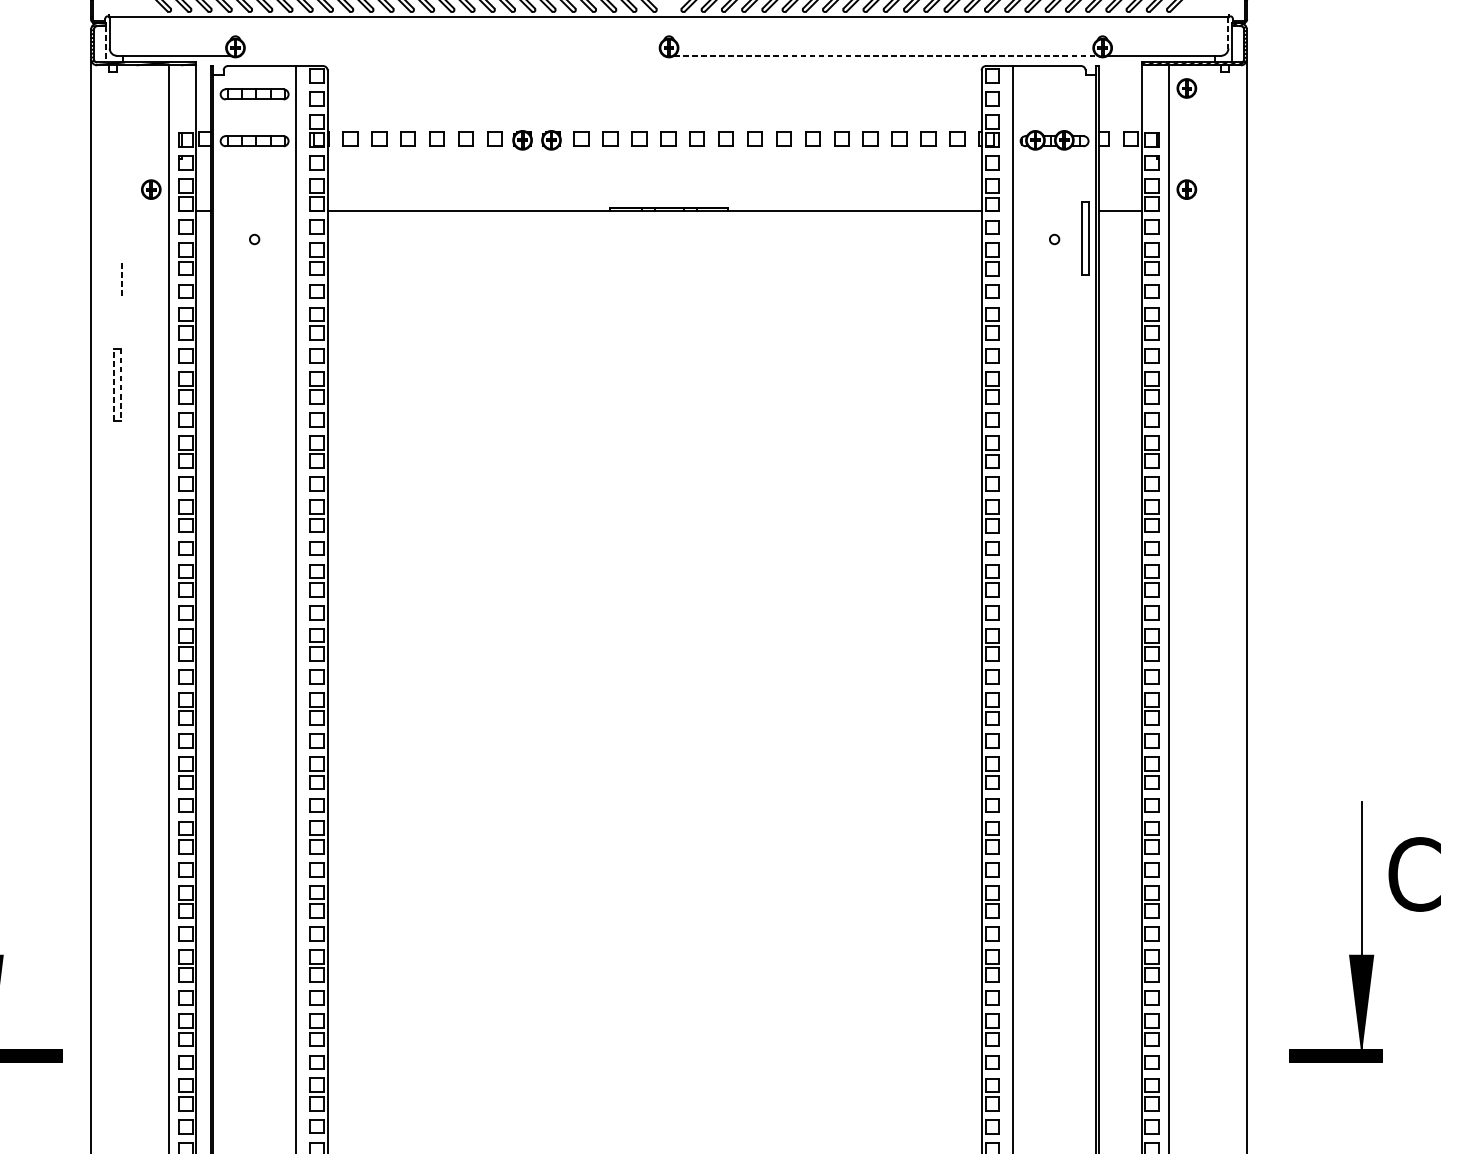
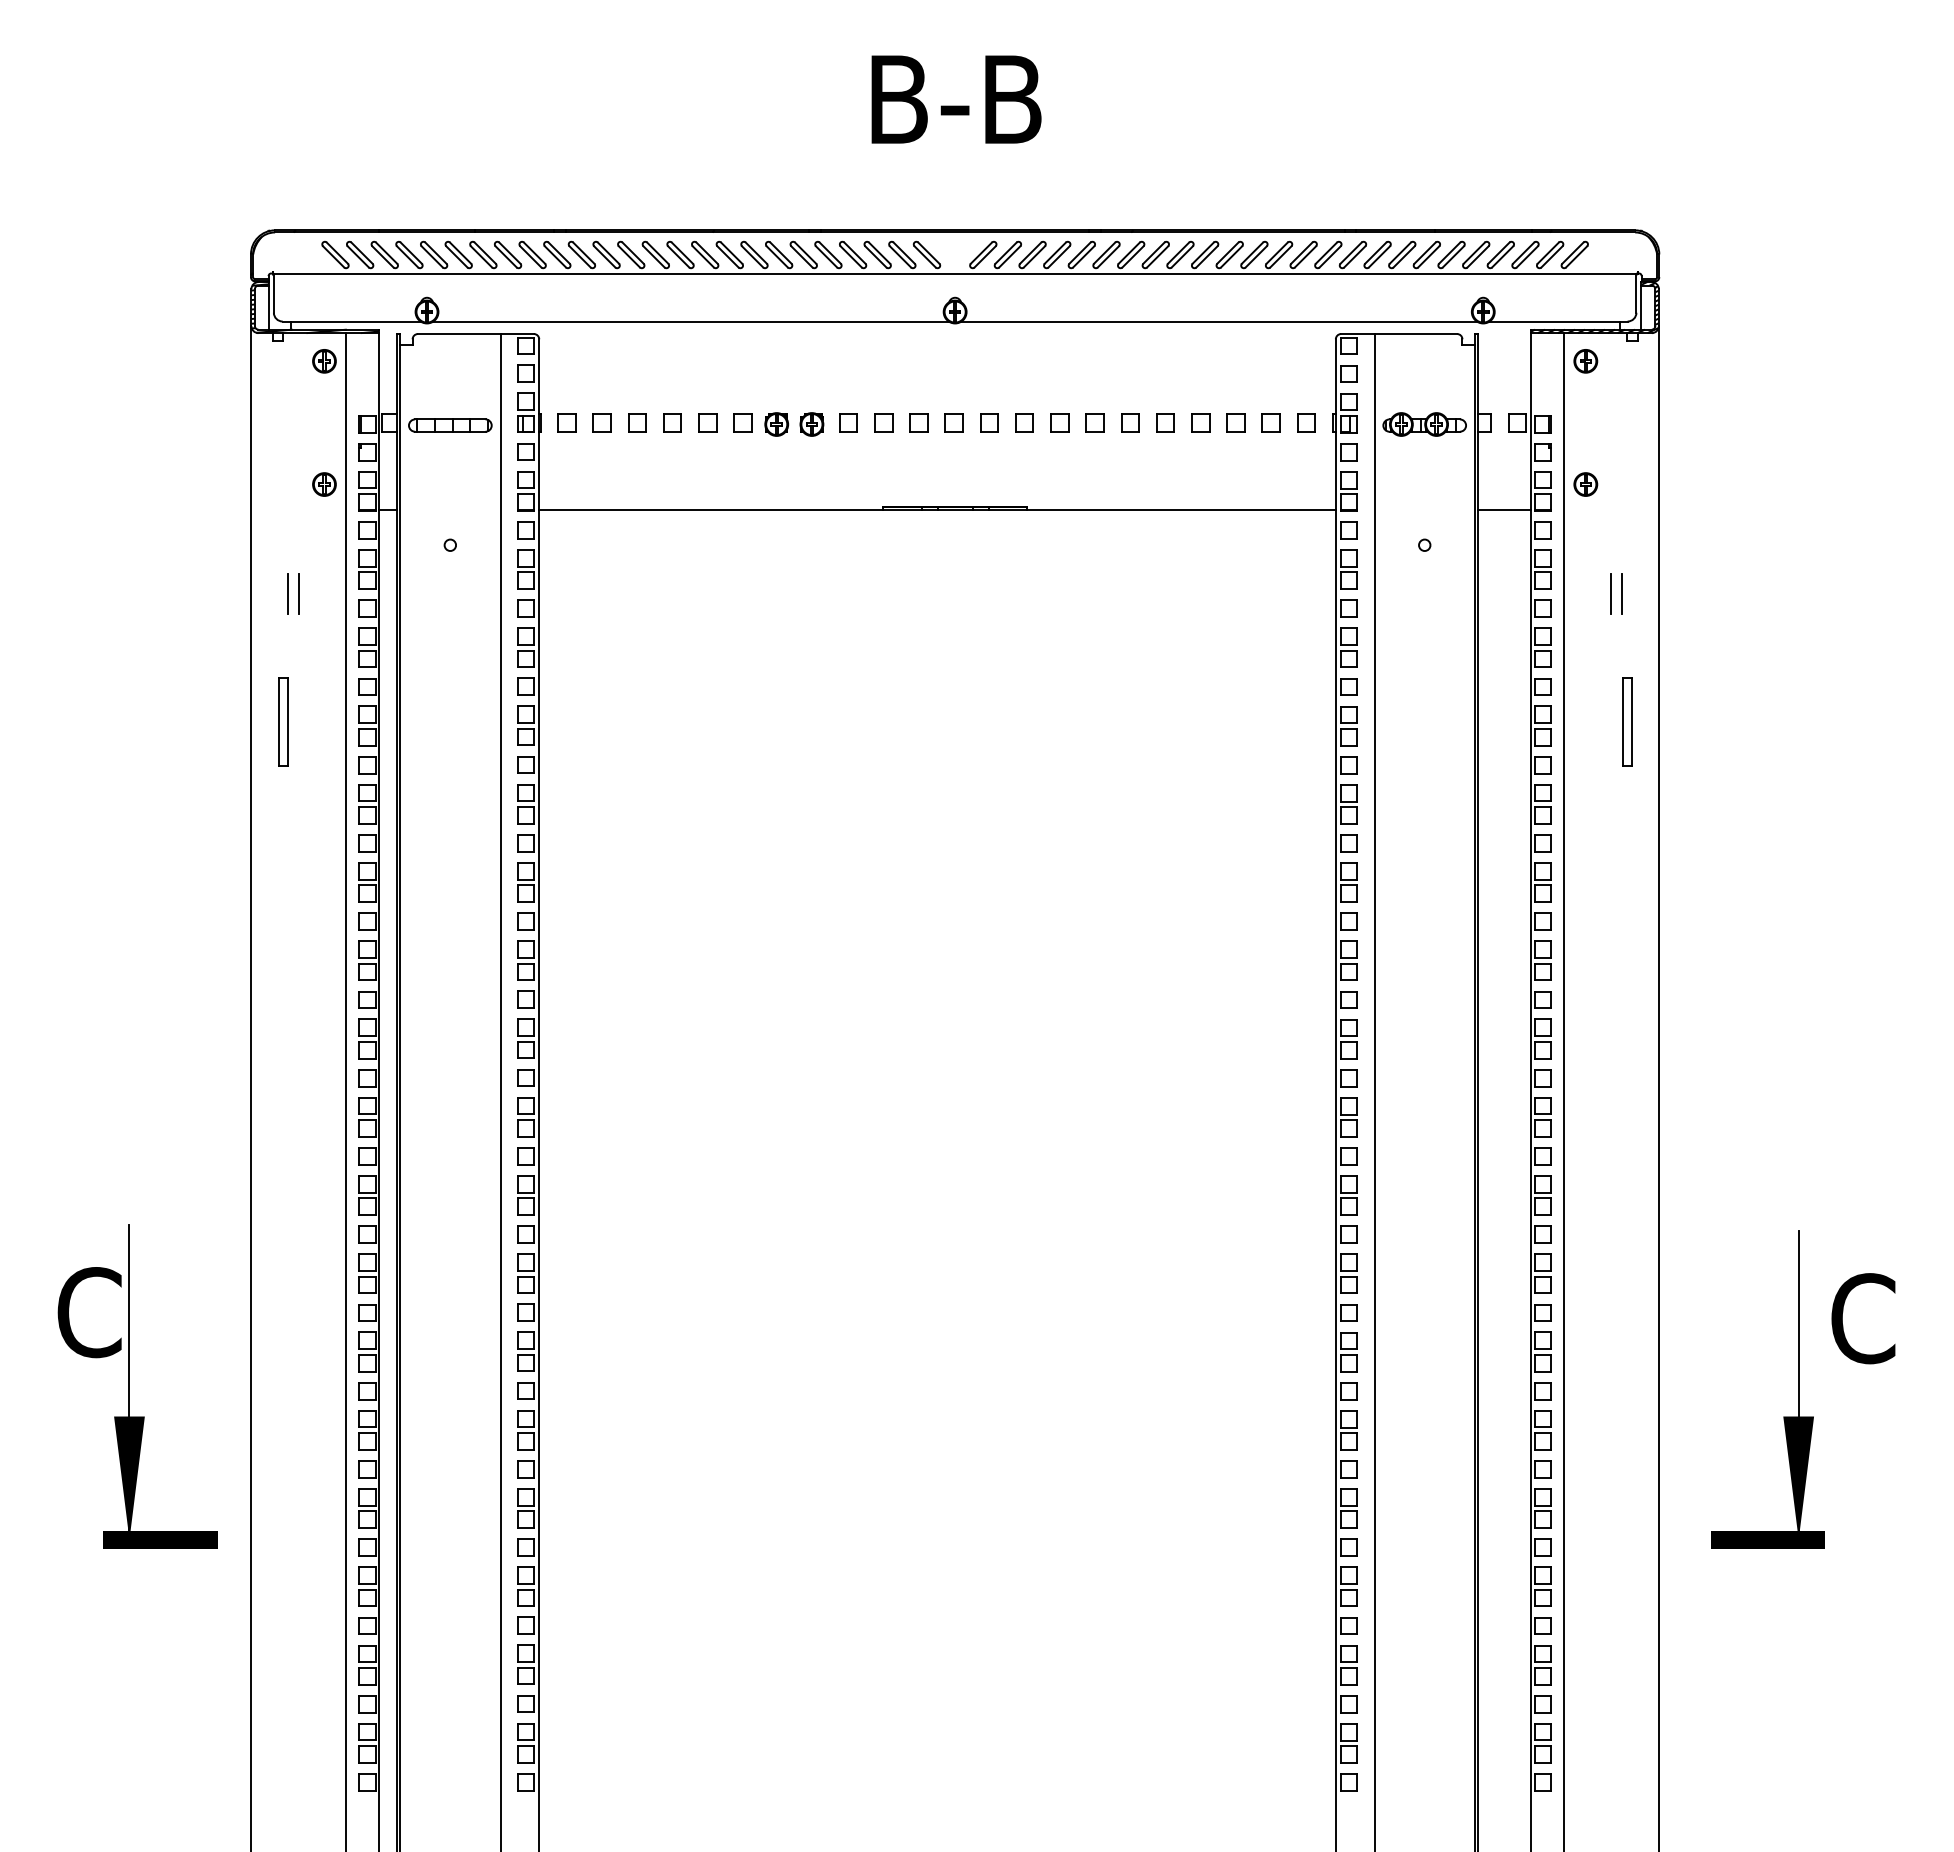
line: (1228, 32) -> (1636, 293), dashed -> solid
line: (106, 45) -> (269, 308), dashed -> solid
line: (451, 55) -> (690, 321), added
line: (886, 55) -> (1219, 321), dashed -> solid
part: (151, 88) -> (324, 361), added
part: (254, 94) -> (450, 368), removed
part: (1085, 238) -> (1627, 721), moved
line: (121, 279) -> (288, 594), dashed -> solid
line: (129, 279) -> (298, 593), added
line: (1207, 279) -> (1611, 593), added
line: (1216, 279) -> (1621, 593), added
line: (113, 384) -> (278, 721), dashed -> solid
line: (120, 385) -> (287, 722), dashed -> solid

